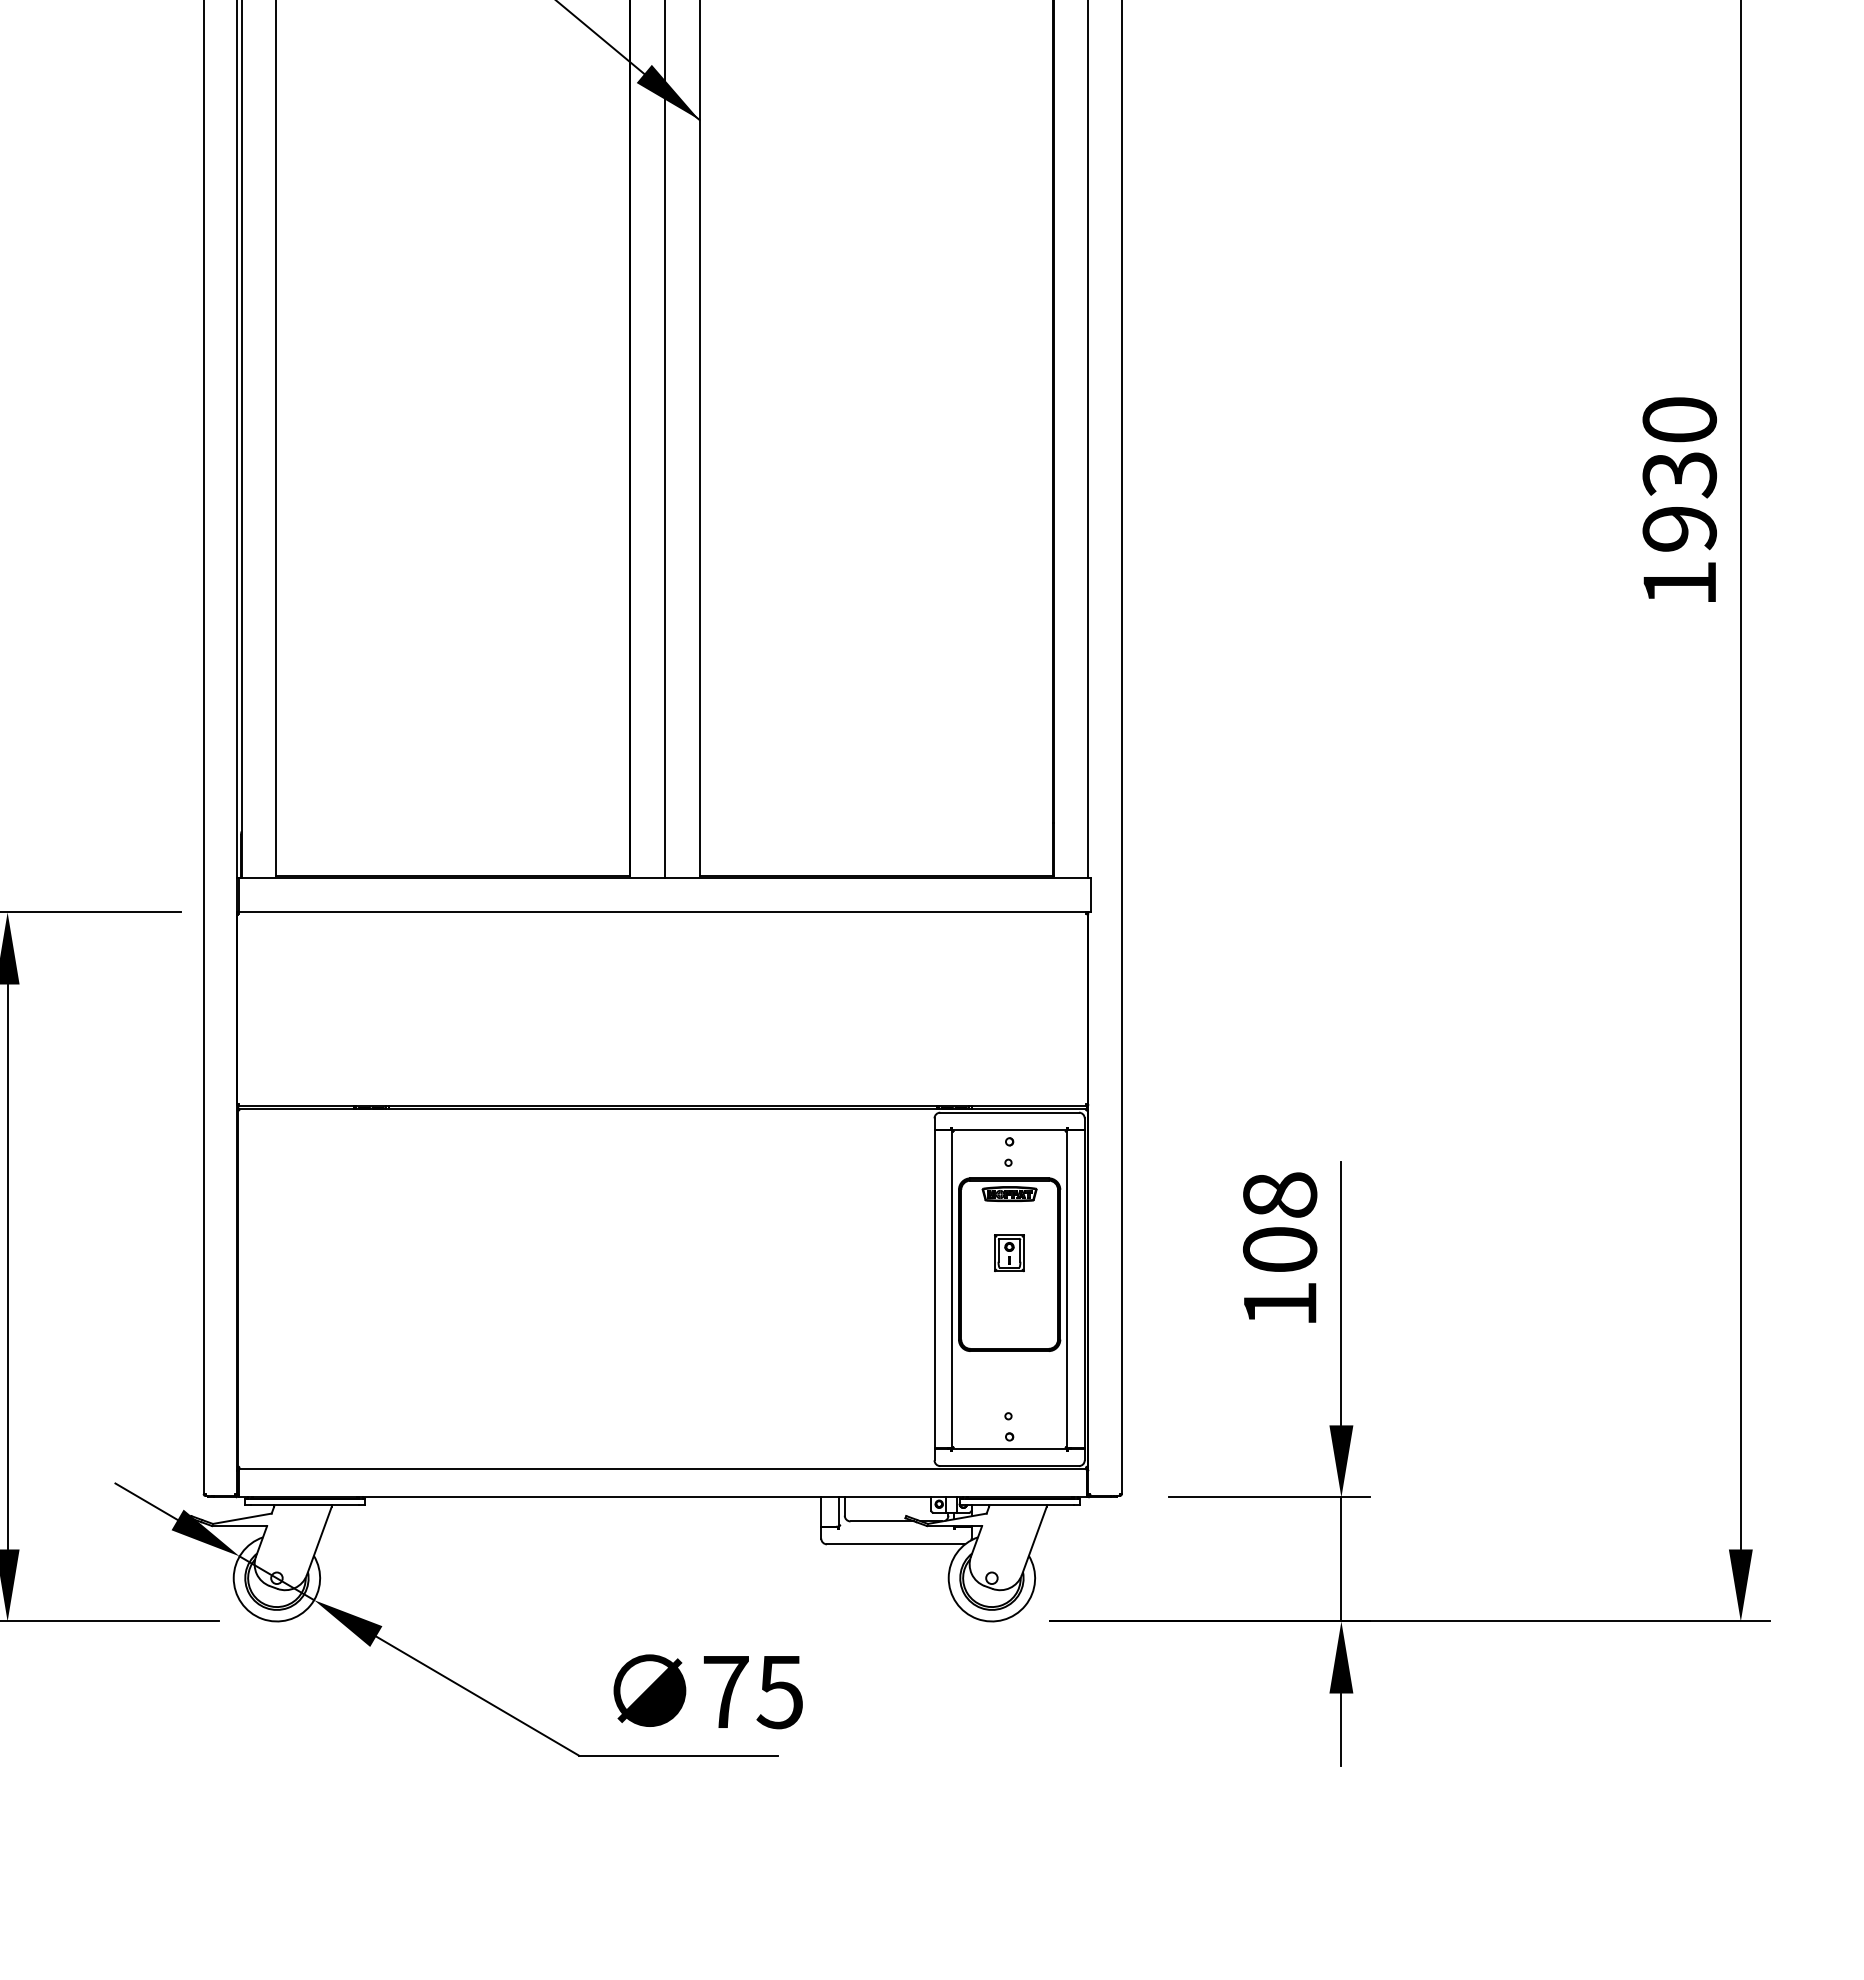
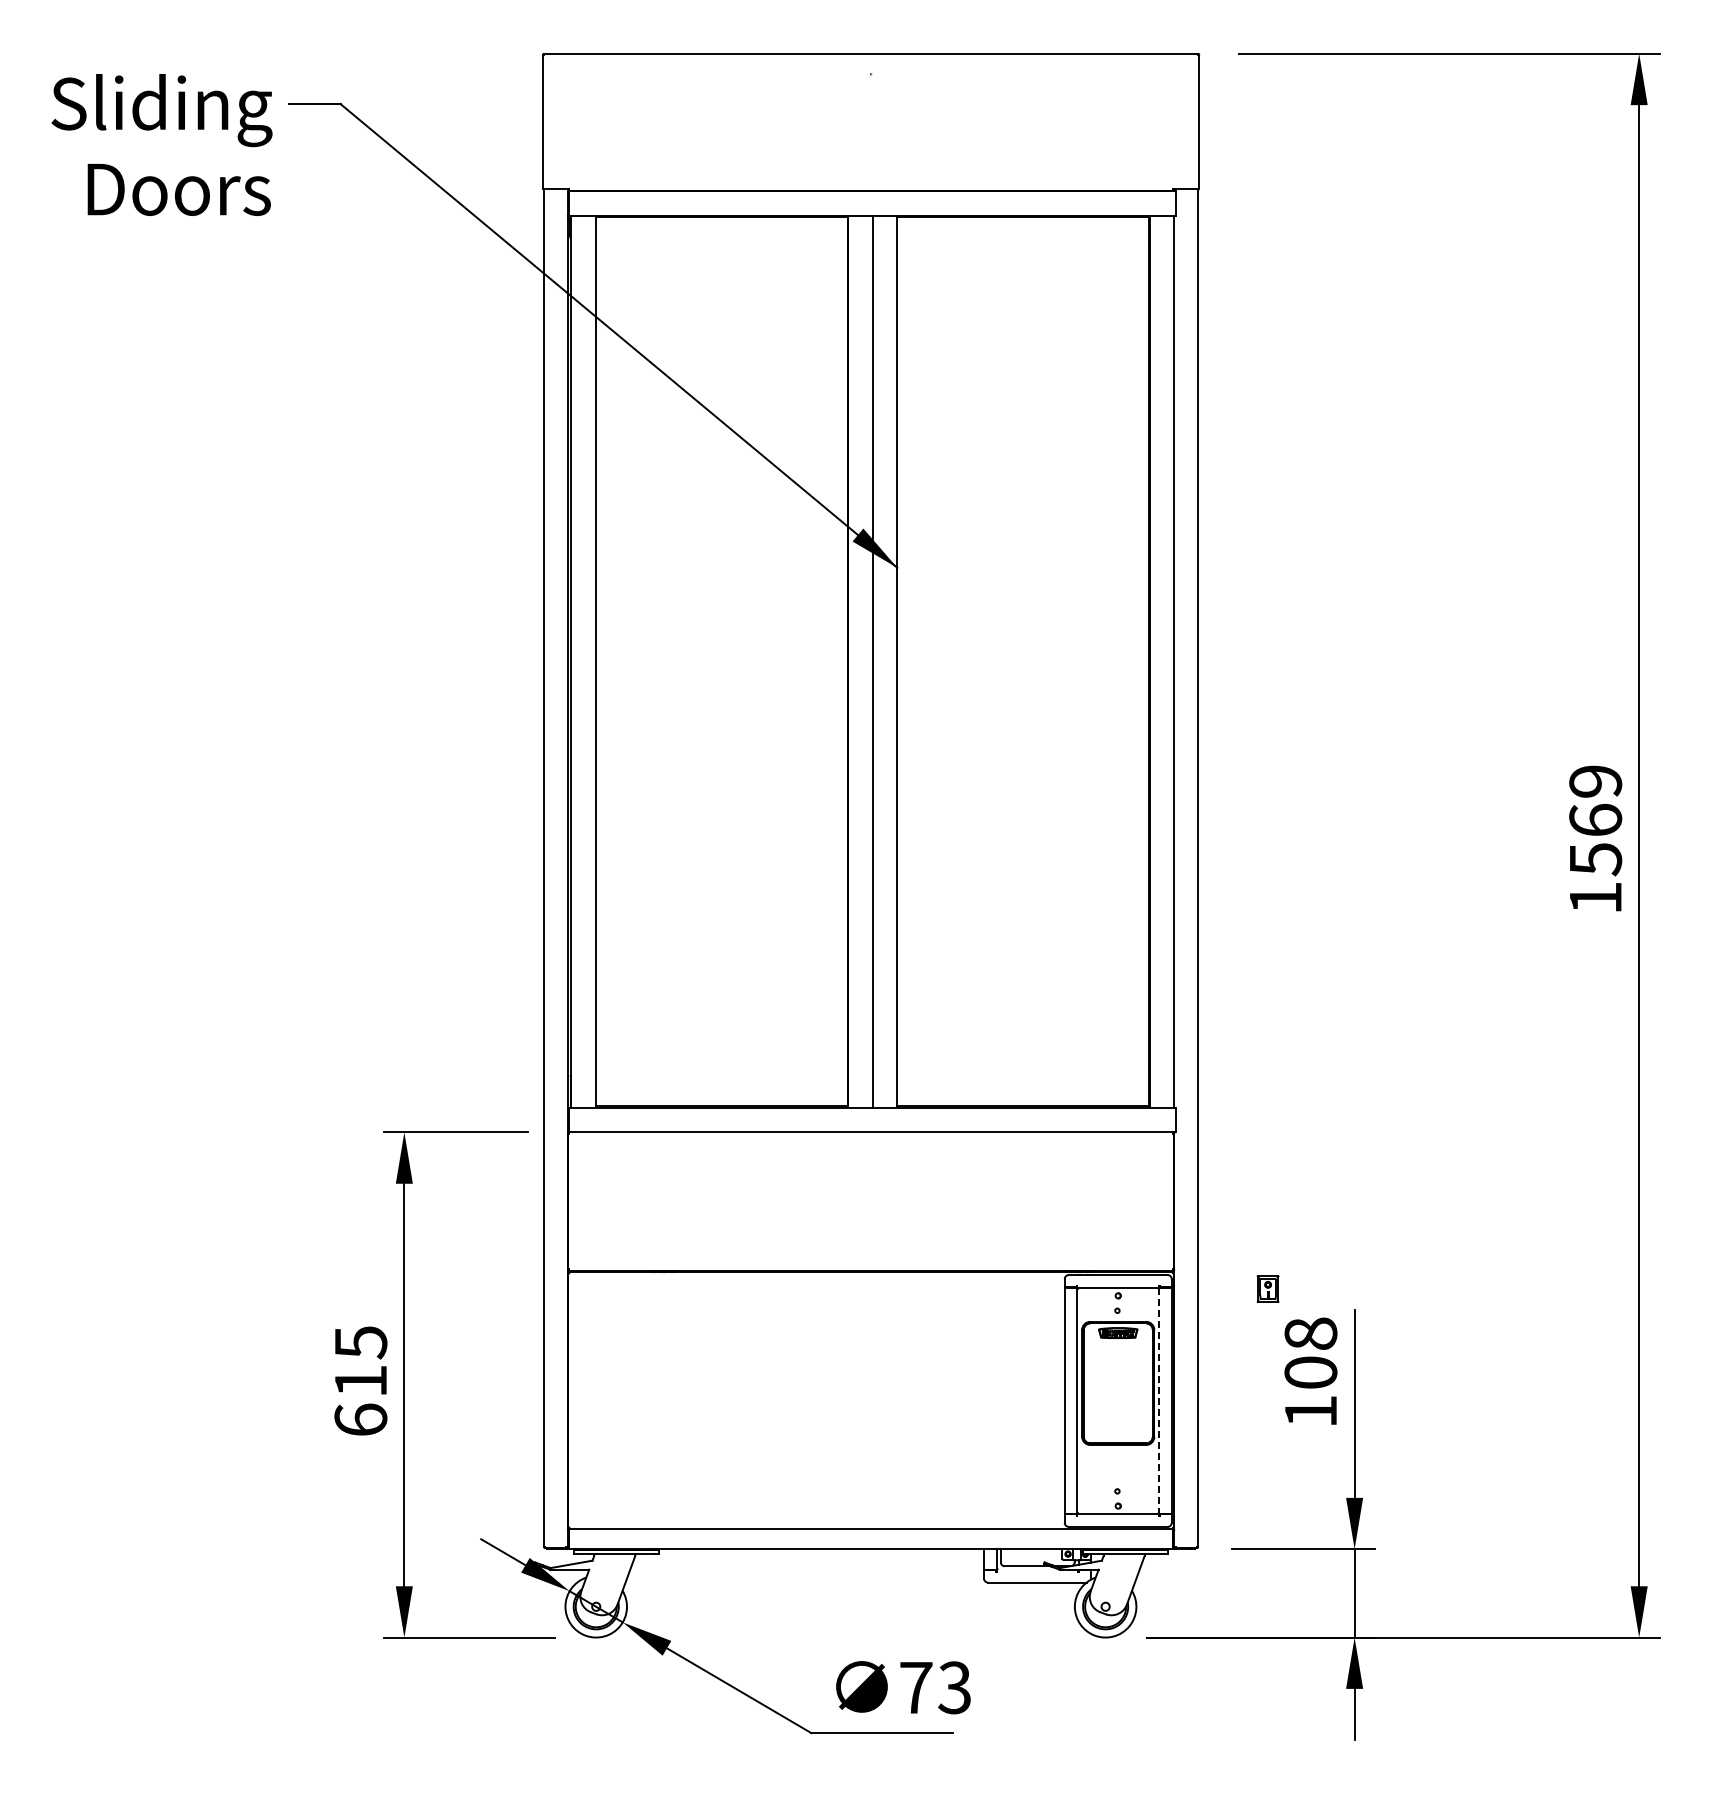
text: (1679, 474) -> (1595, 820), 1930 -> 1569
part: (1008, 1252) -> (1267, 1288), moved
line: (1067, 1290) -> (1159, 1401), solid -> dashed
text: (779, 1691) -> (954, 1687), 75 -> 73

